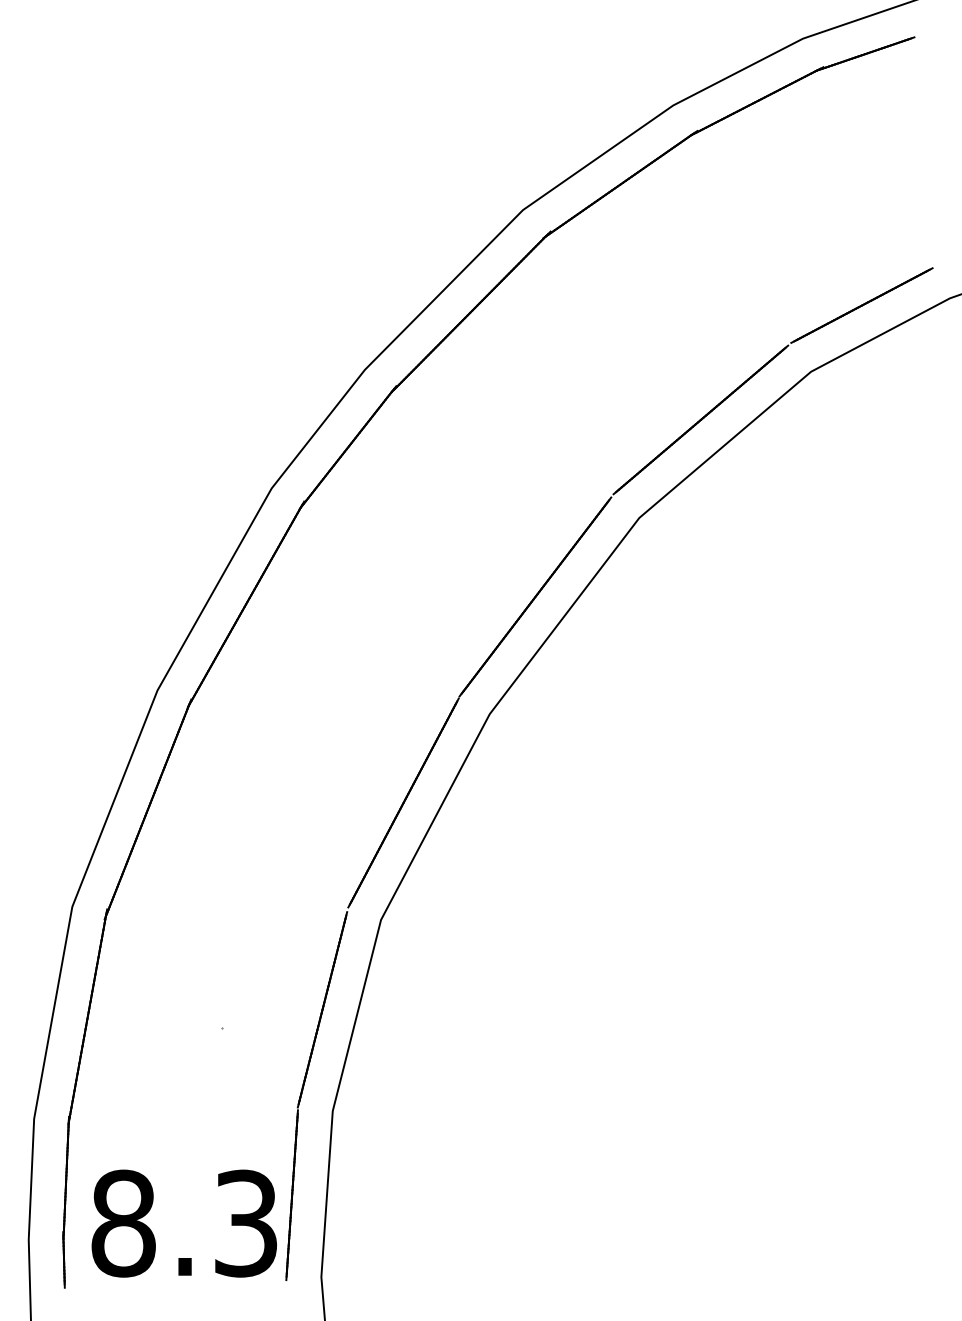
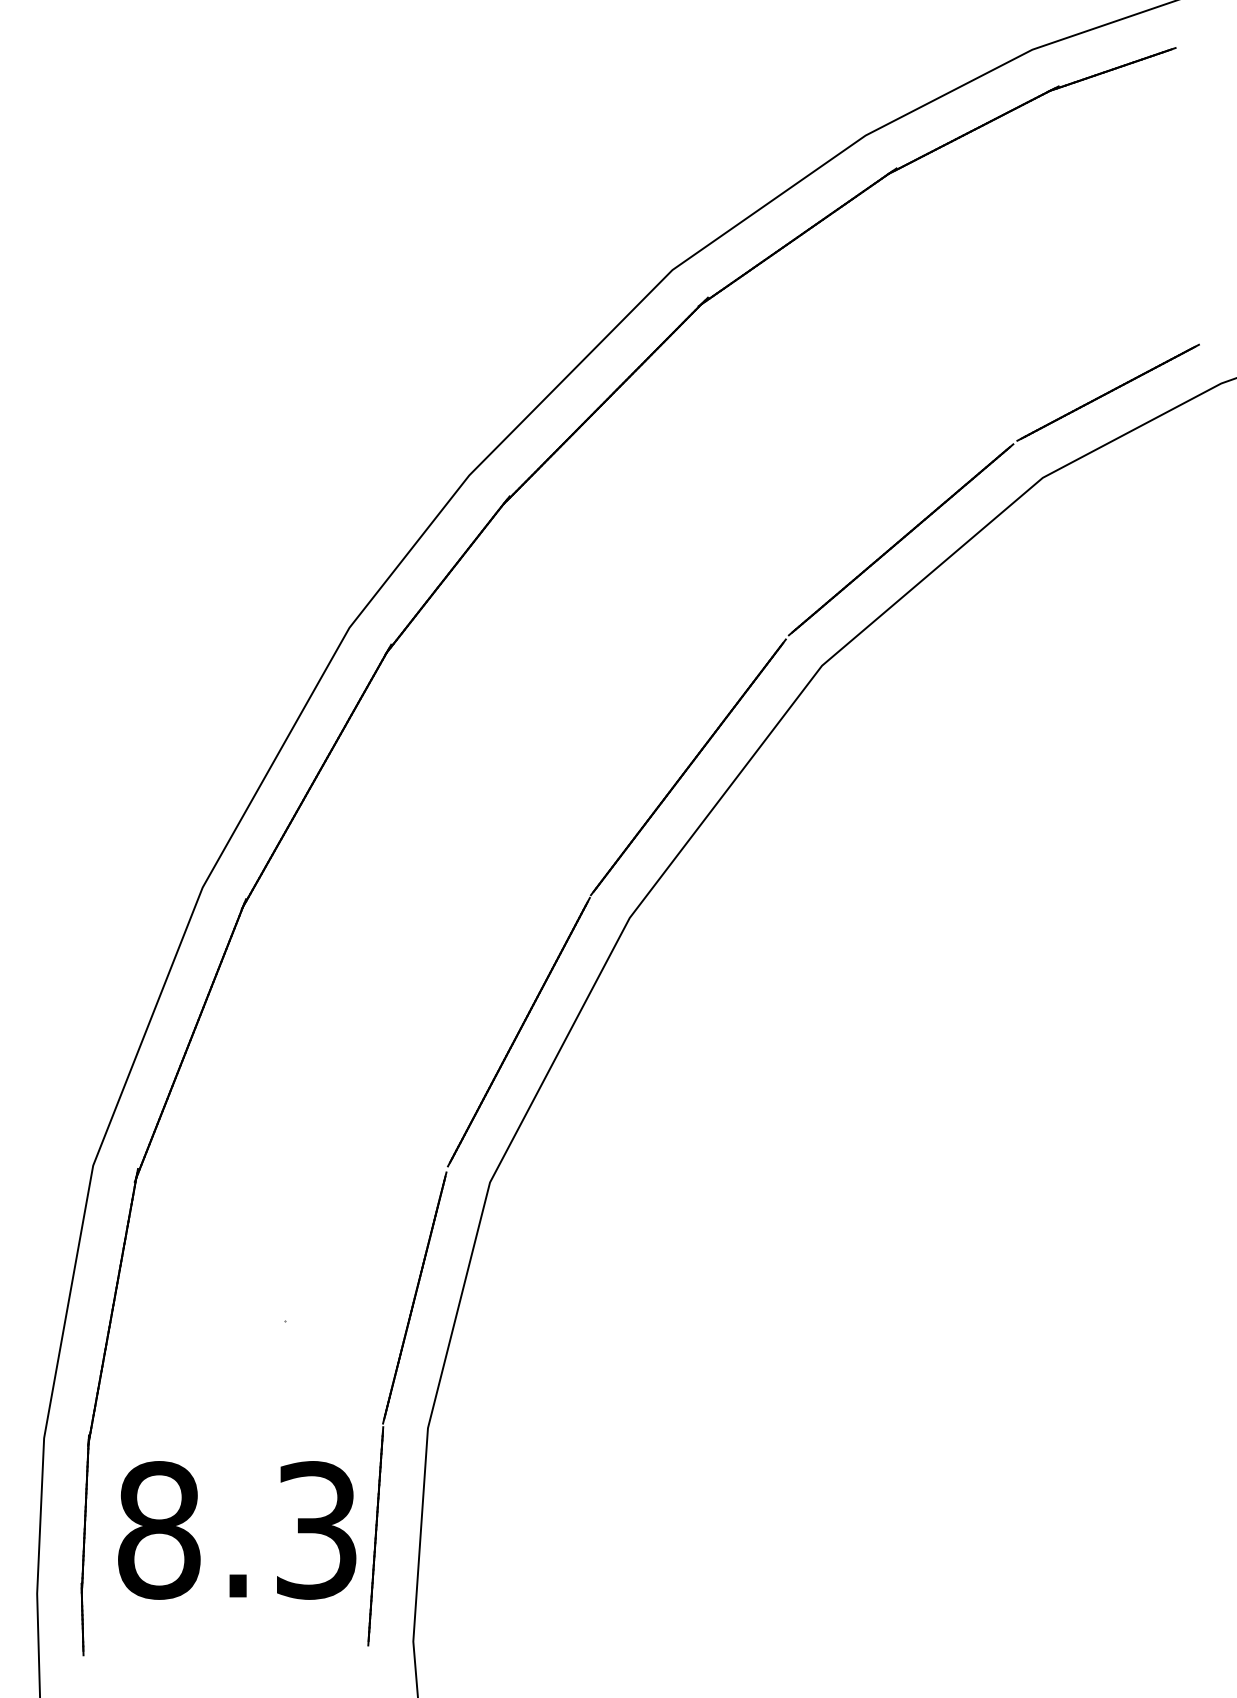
text: (183, 1223) -> (236, 1530), moved

